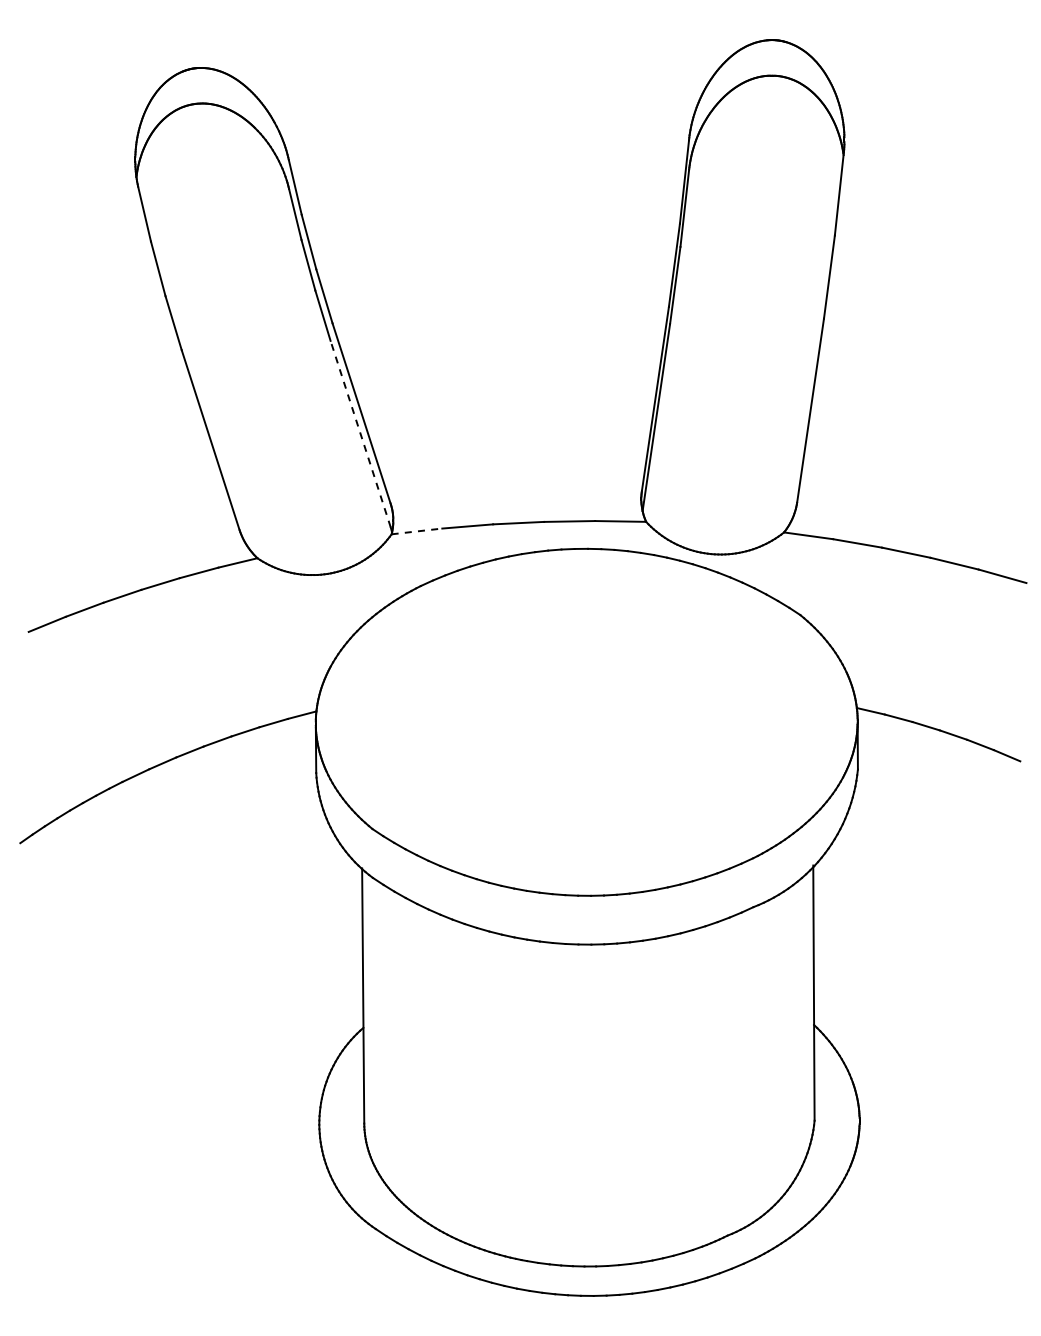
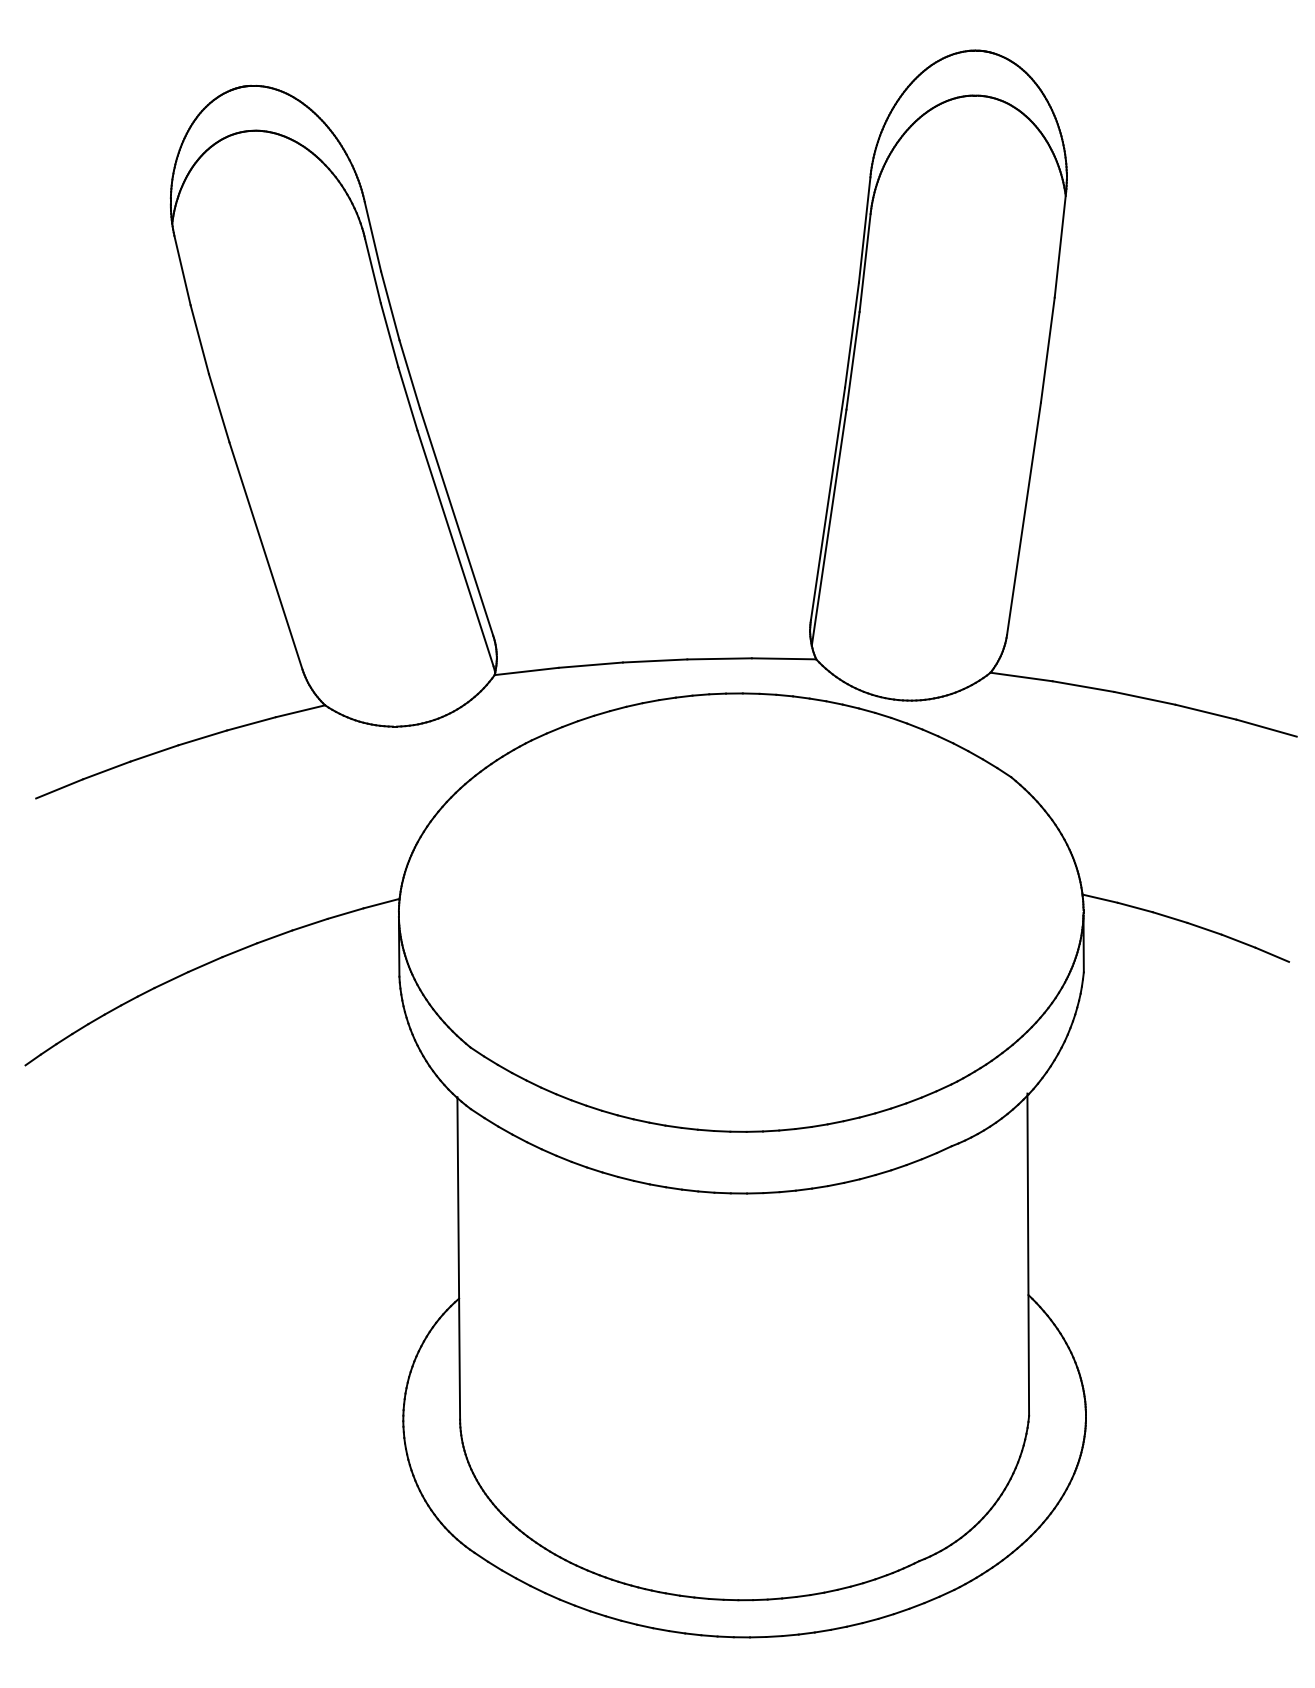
line: (360, 433) -> (455, 547), dashed -> solid
line: (417, 531) -> (527, 671), dashed -> solid

